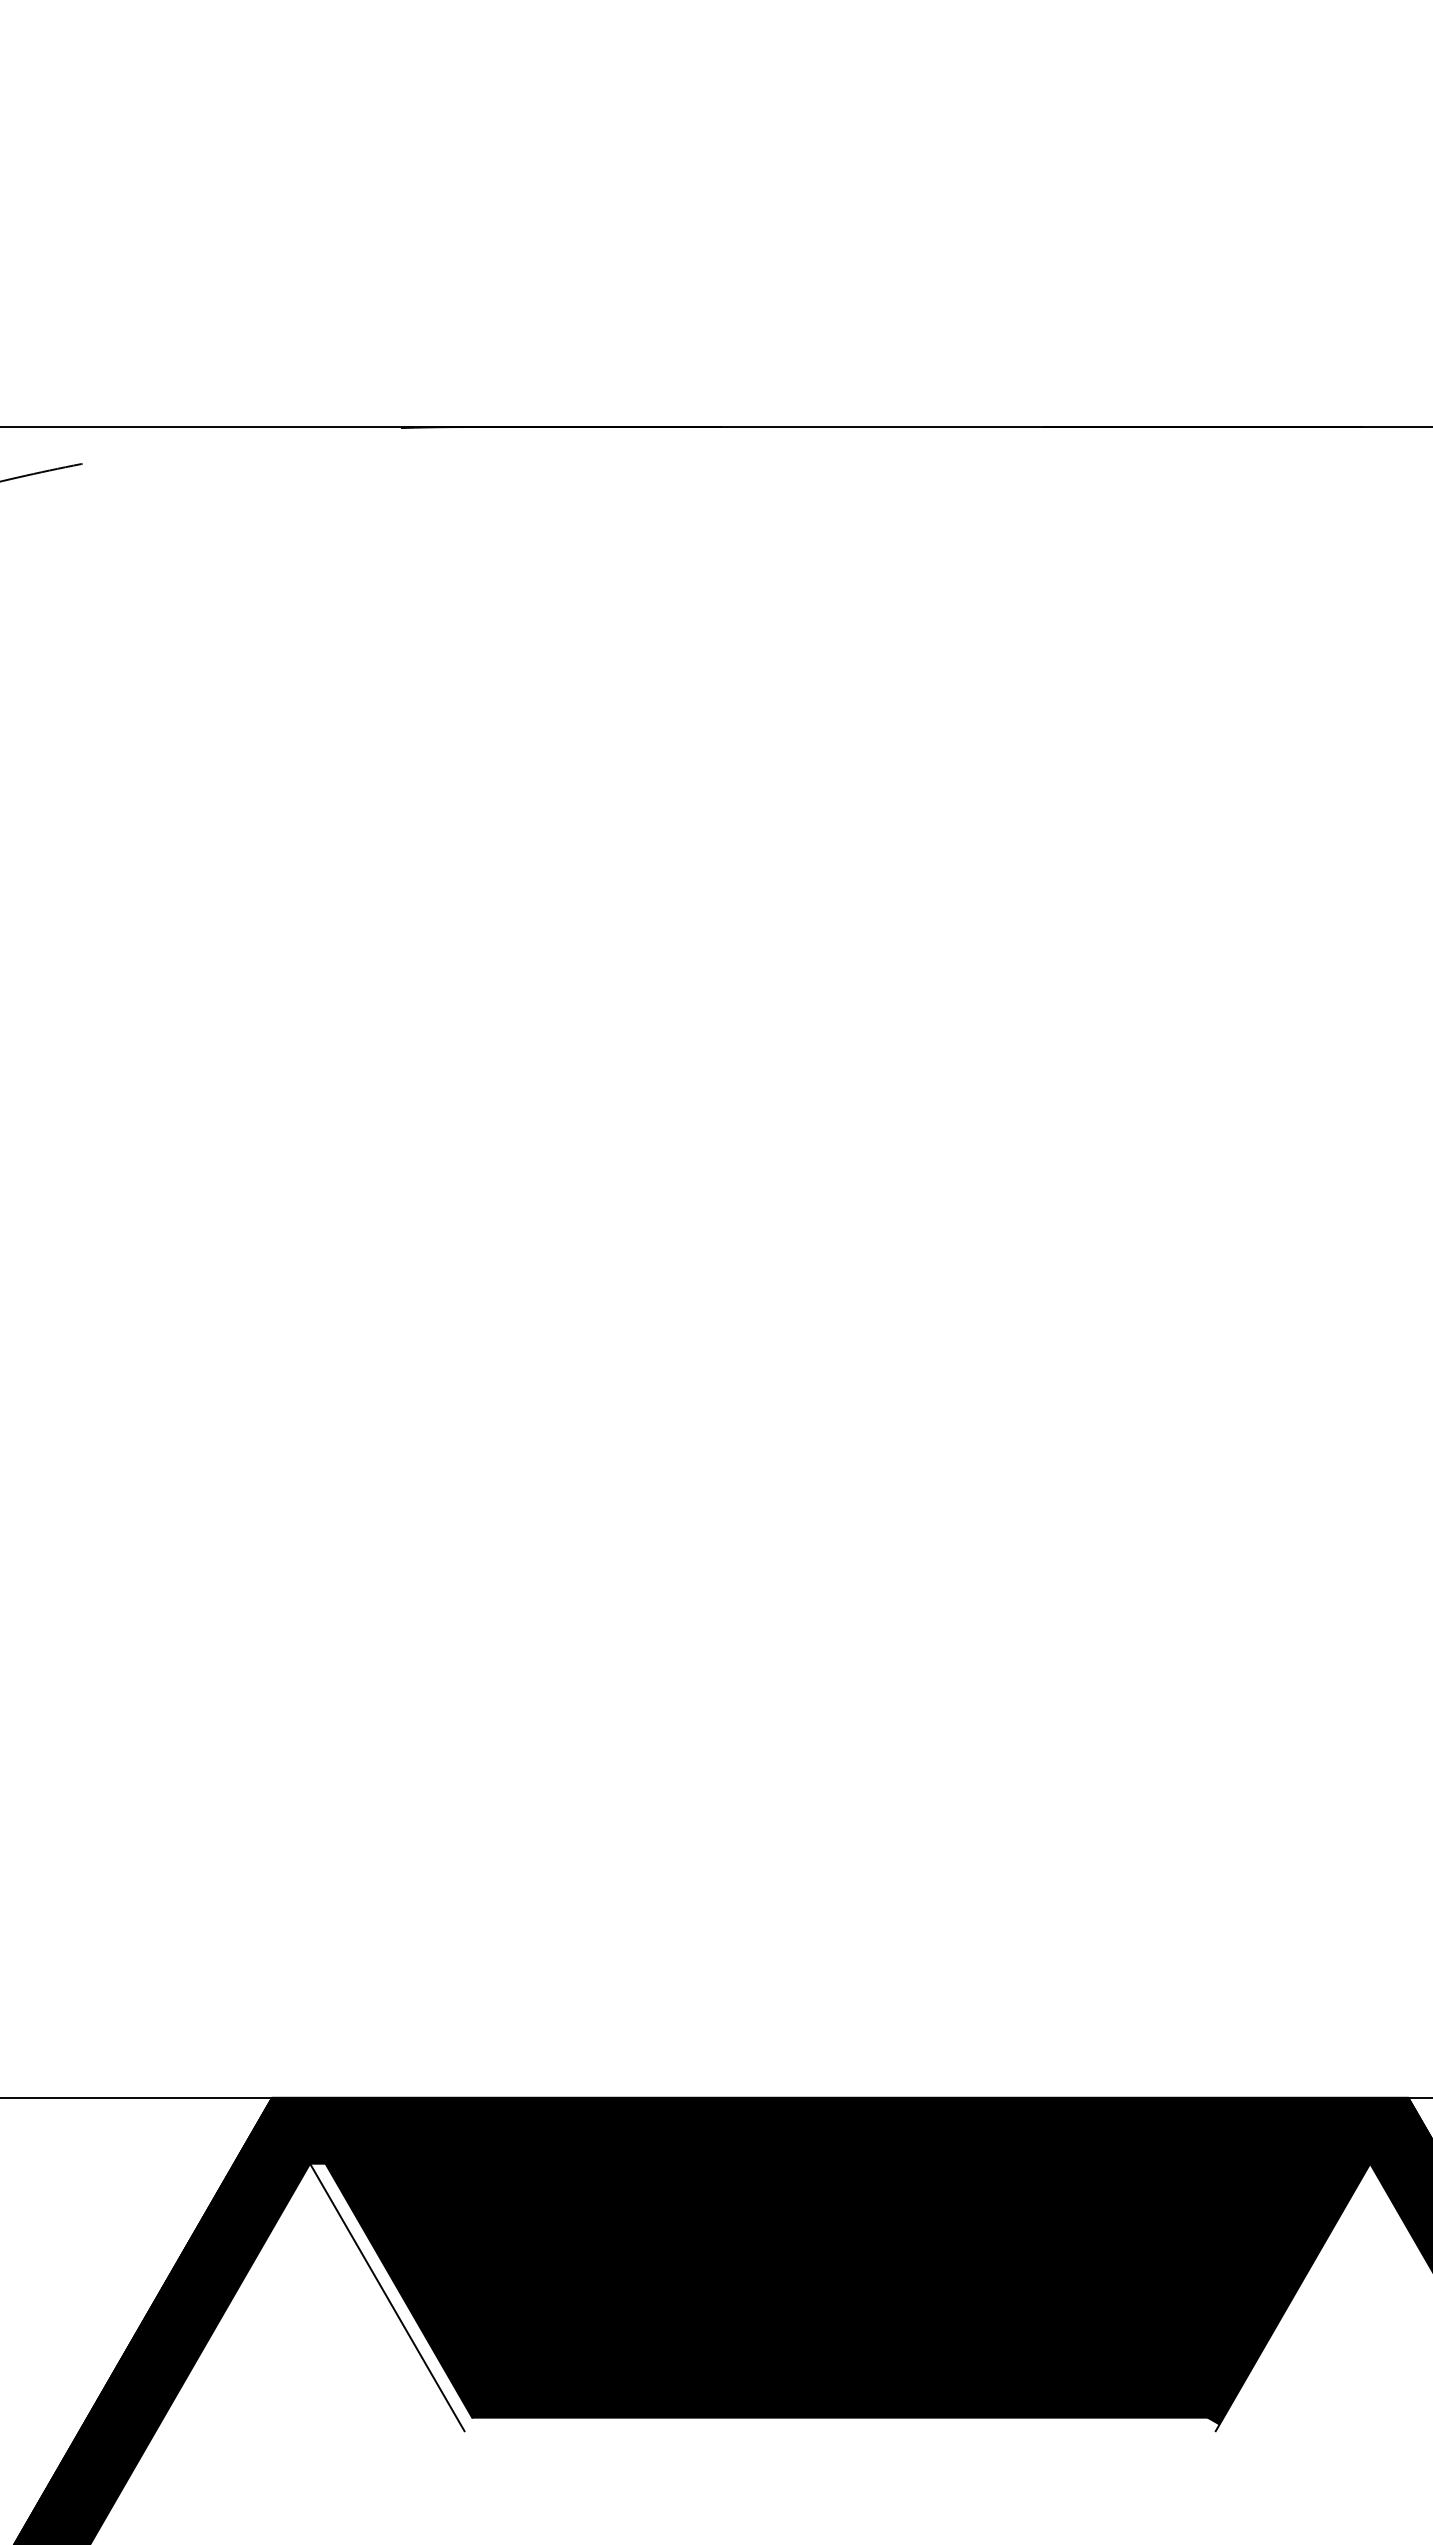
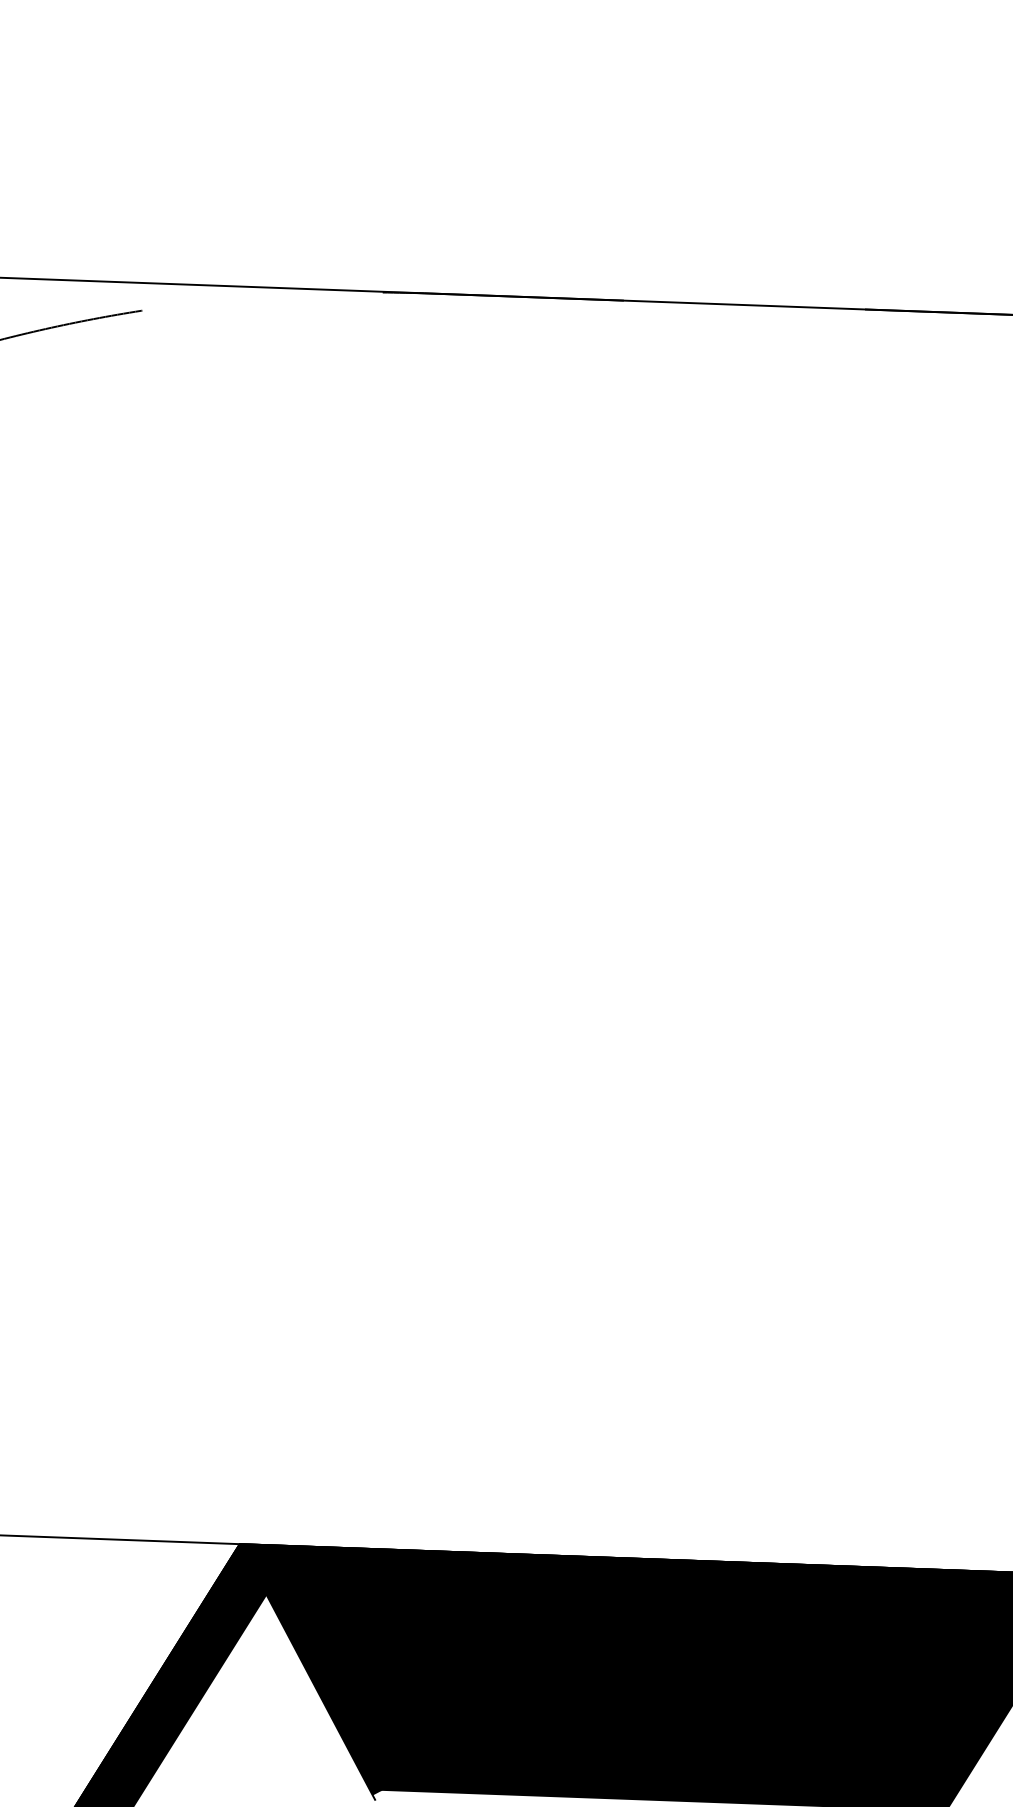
fill: (377, 2268) -> (314, 1675), added

